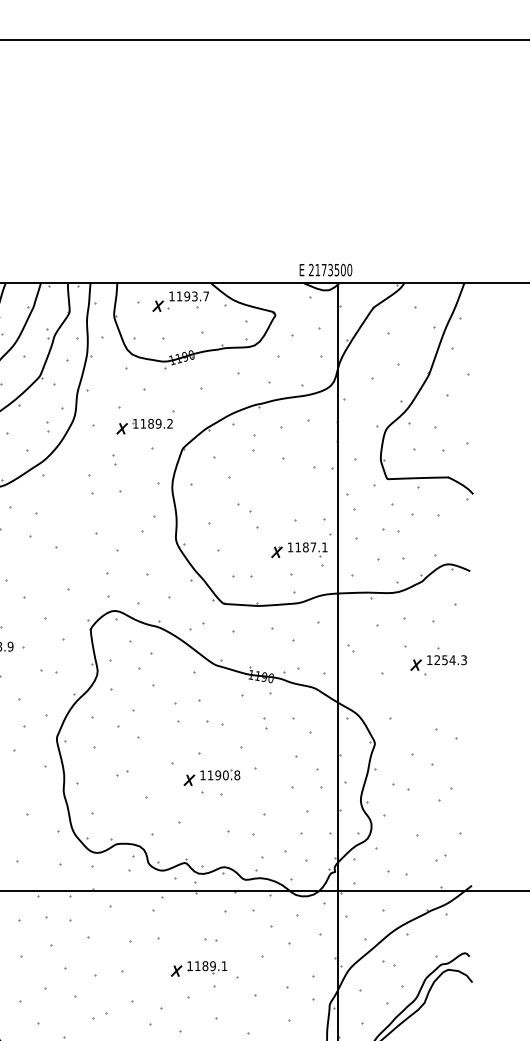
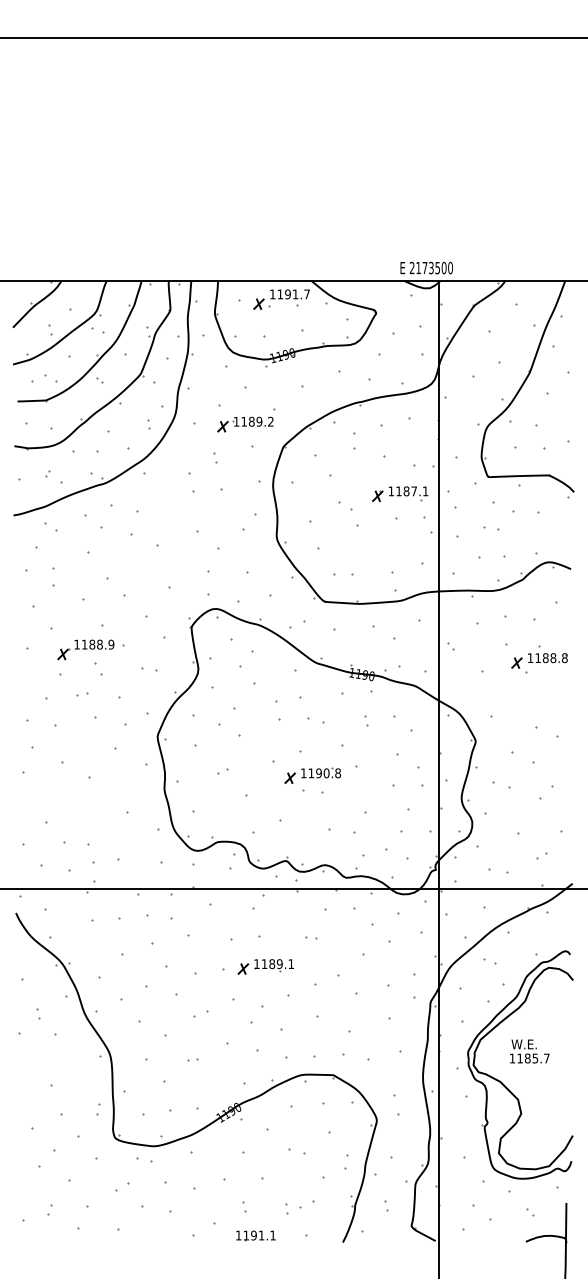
text: (194, 296) -> (295, 294), 1193.7 -> 1191.7
part: (299, 549) -> (400, 493), moved
text: (450, 660) -> (551, 658), 1254.3 -> 1188.8
part: (198, 968) -> (265, 966), moved

